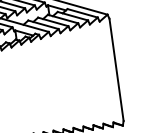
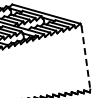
line: (115, 69) -> (85, 57), solid -> dashed

